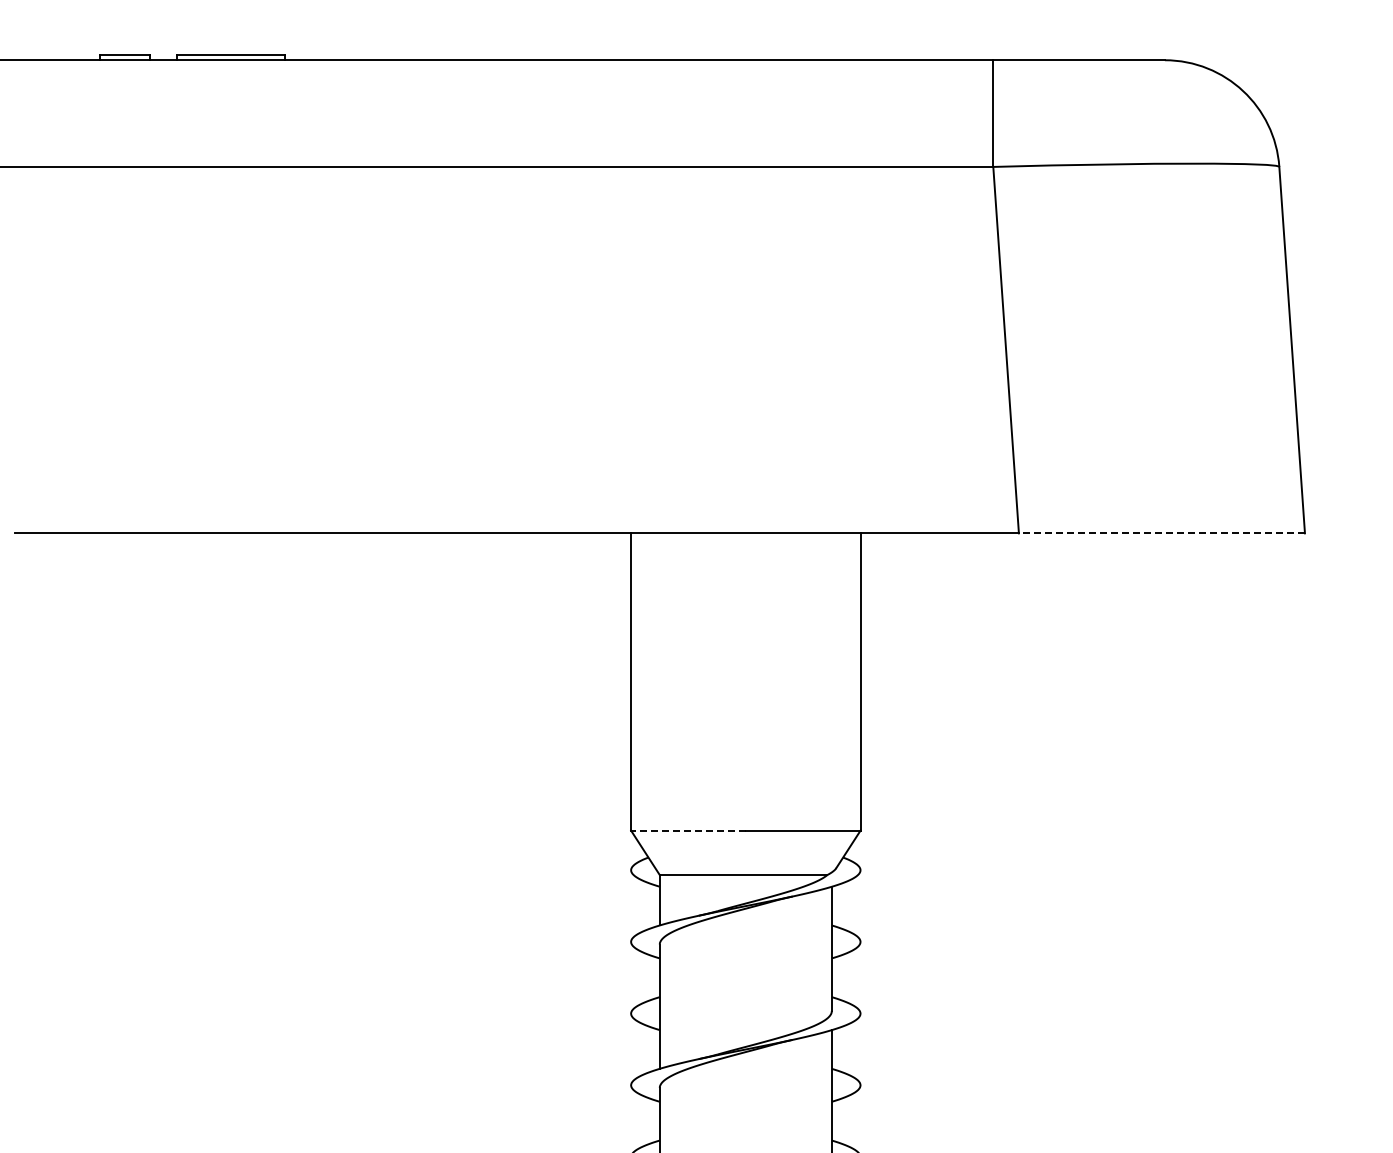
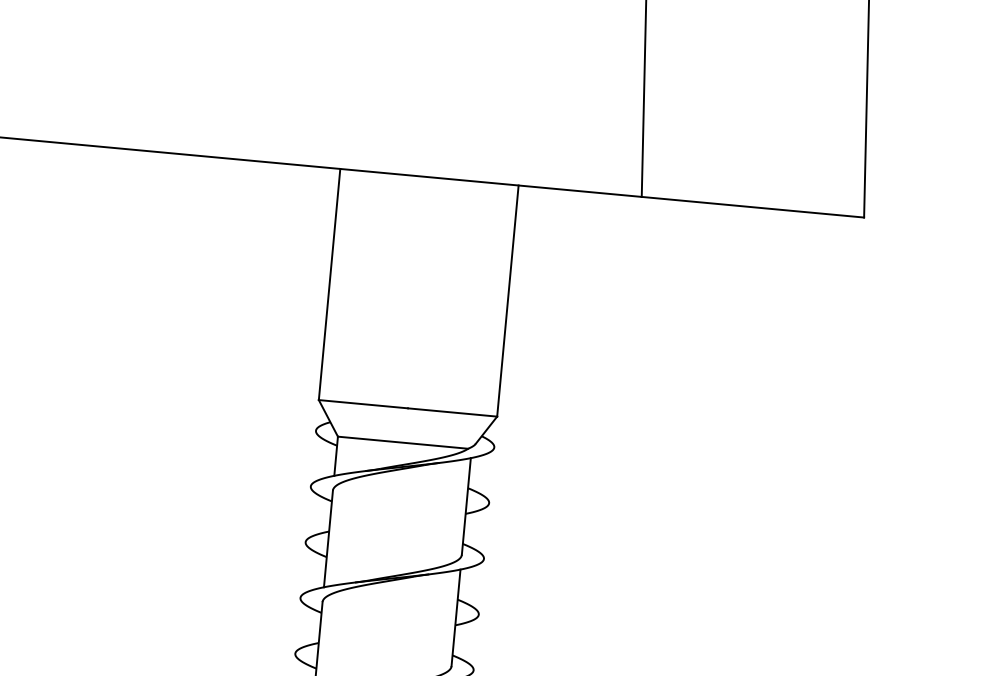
line: (1161, 533) -> (752, 207), dashed -> solid
line: (687, 830) -> (362, 404), dashed -> solid

